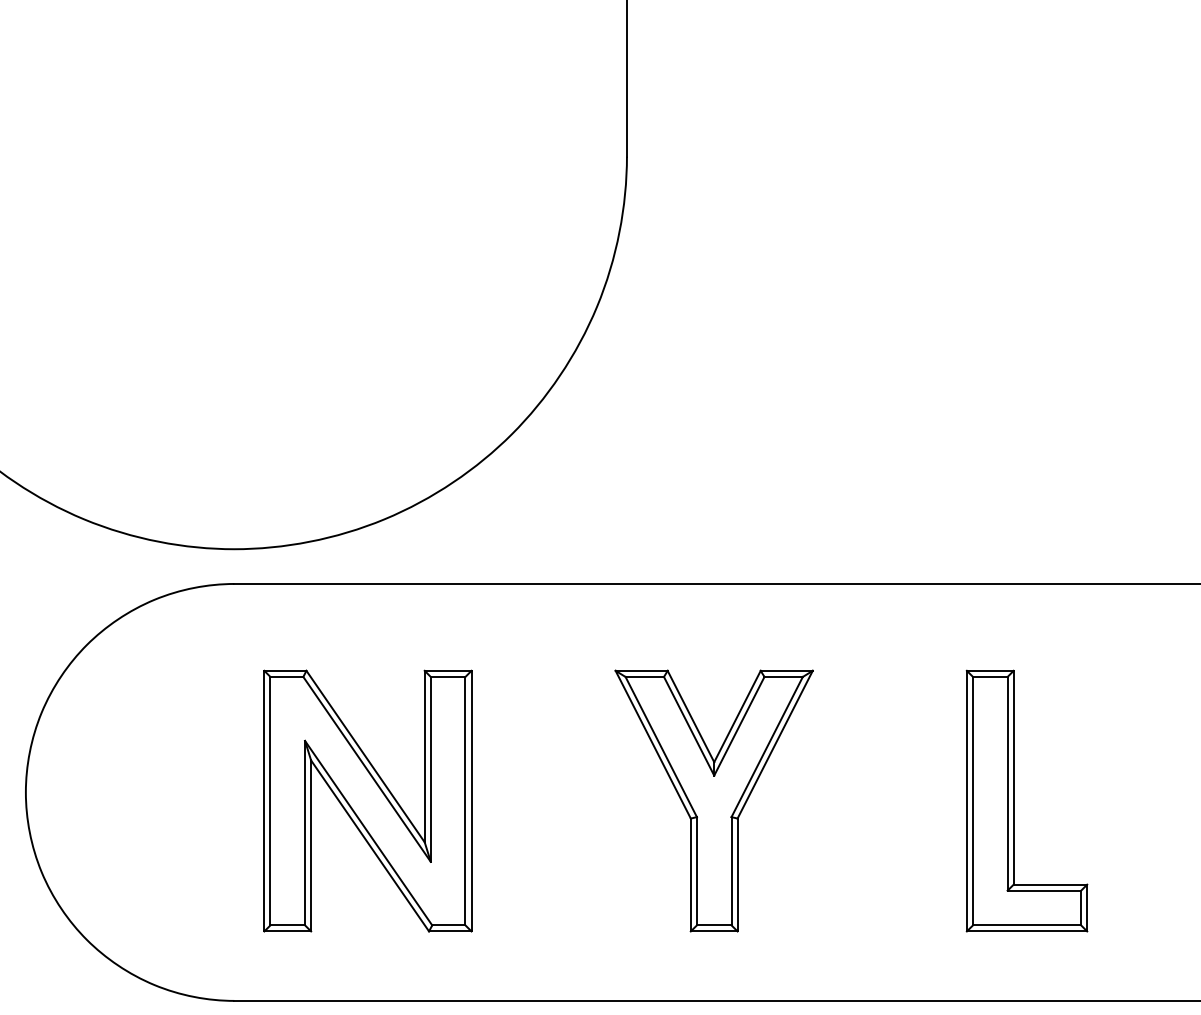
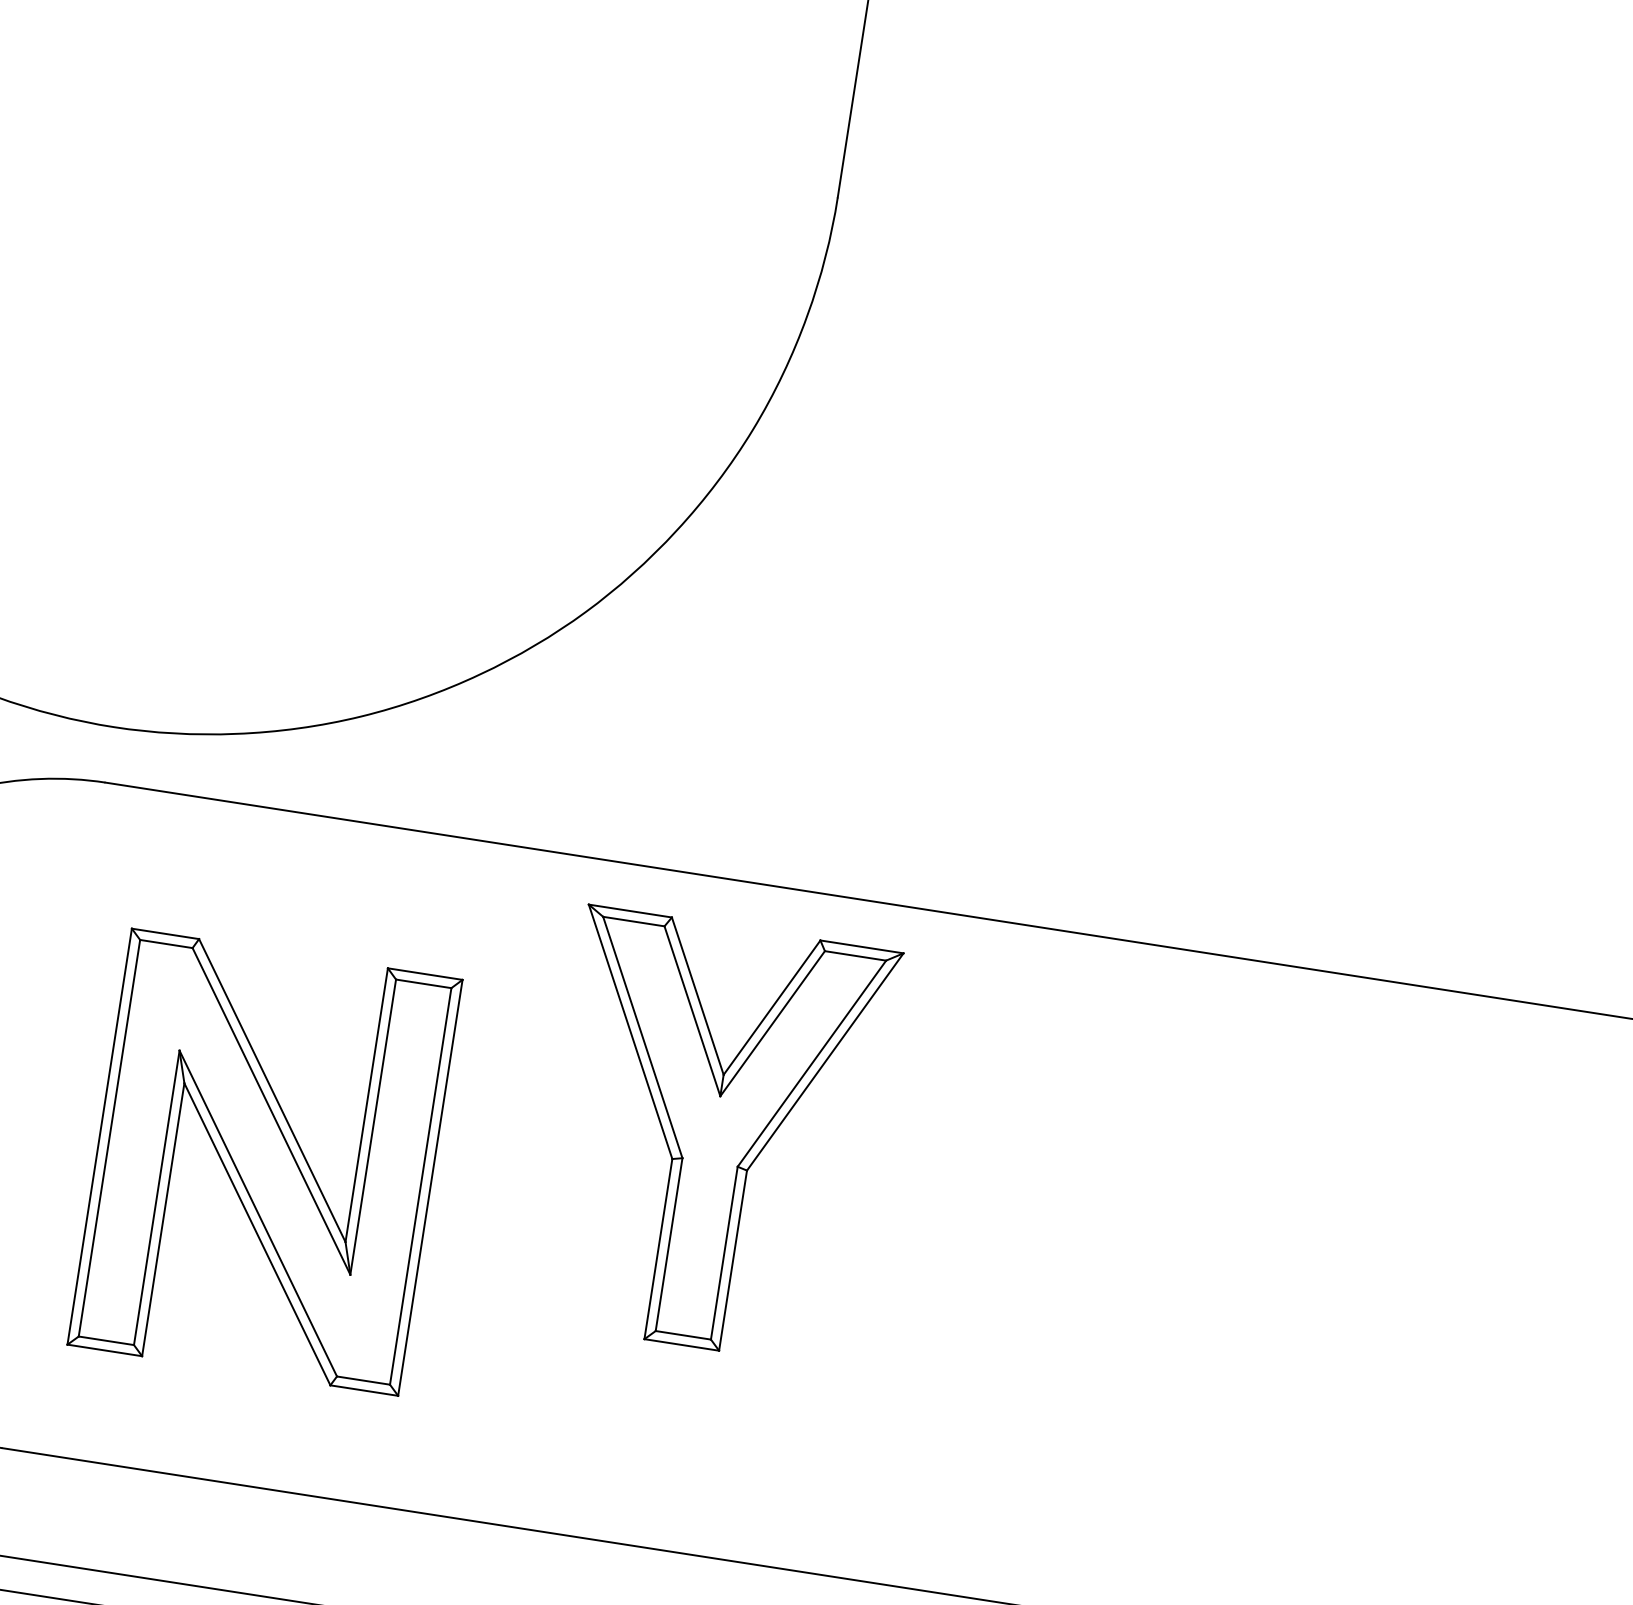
part: (713, 800) -> (713, 1135), moved
part: (1014, 800) -> (1297, 1321), removed

